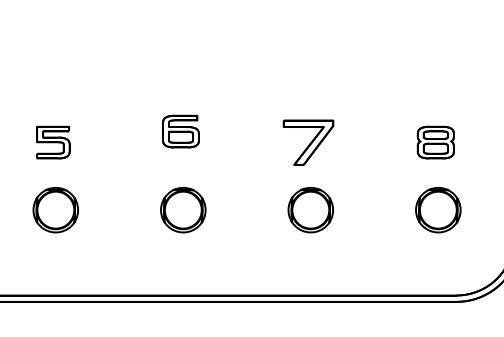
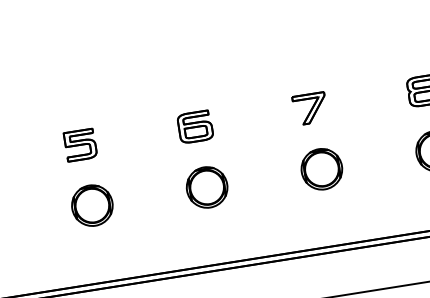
part: (180, 131) -> (194, 126), moved
part: (308, 142) -> (310, 108), size x0.71

